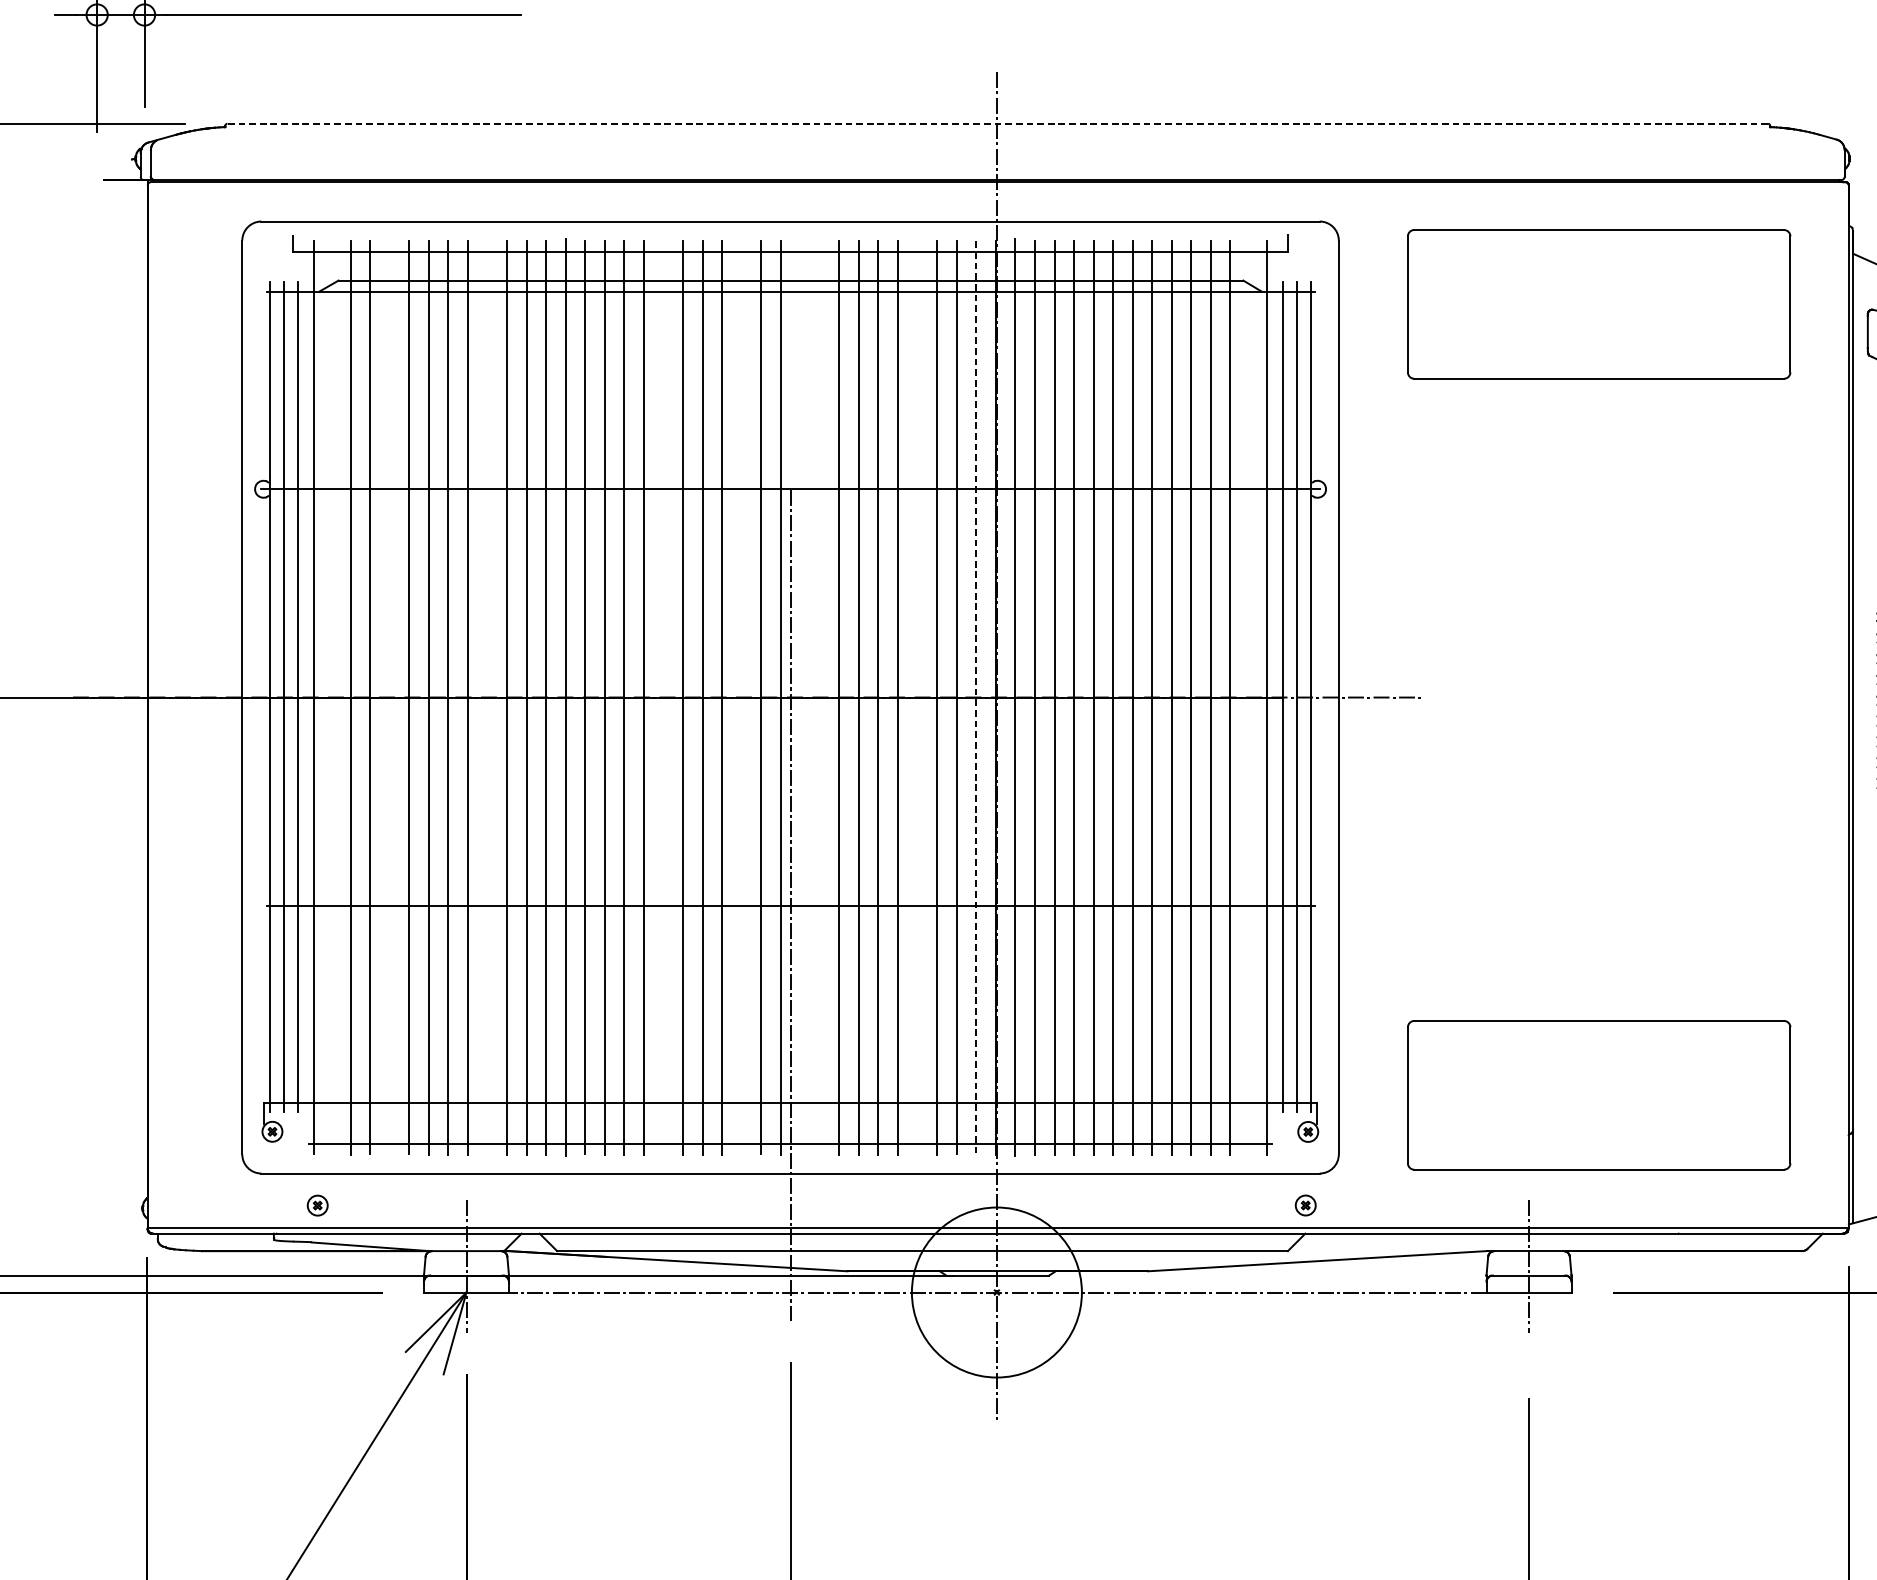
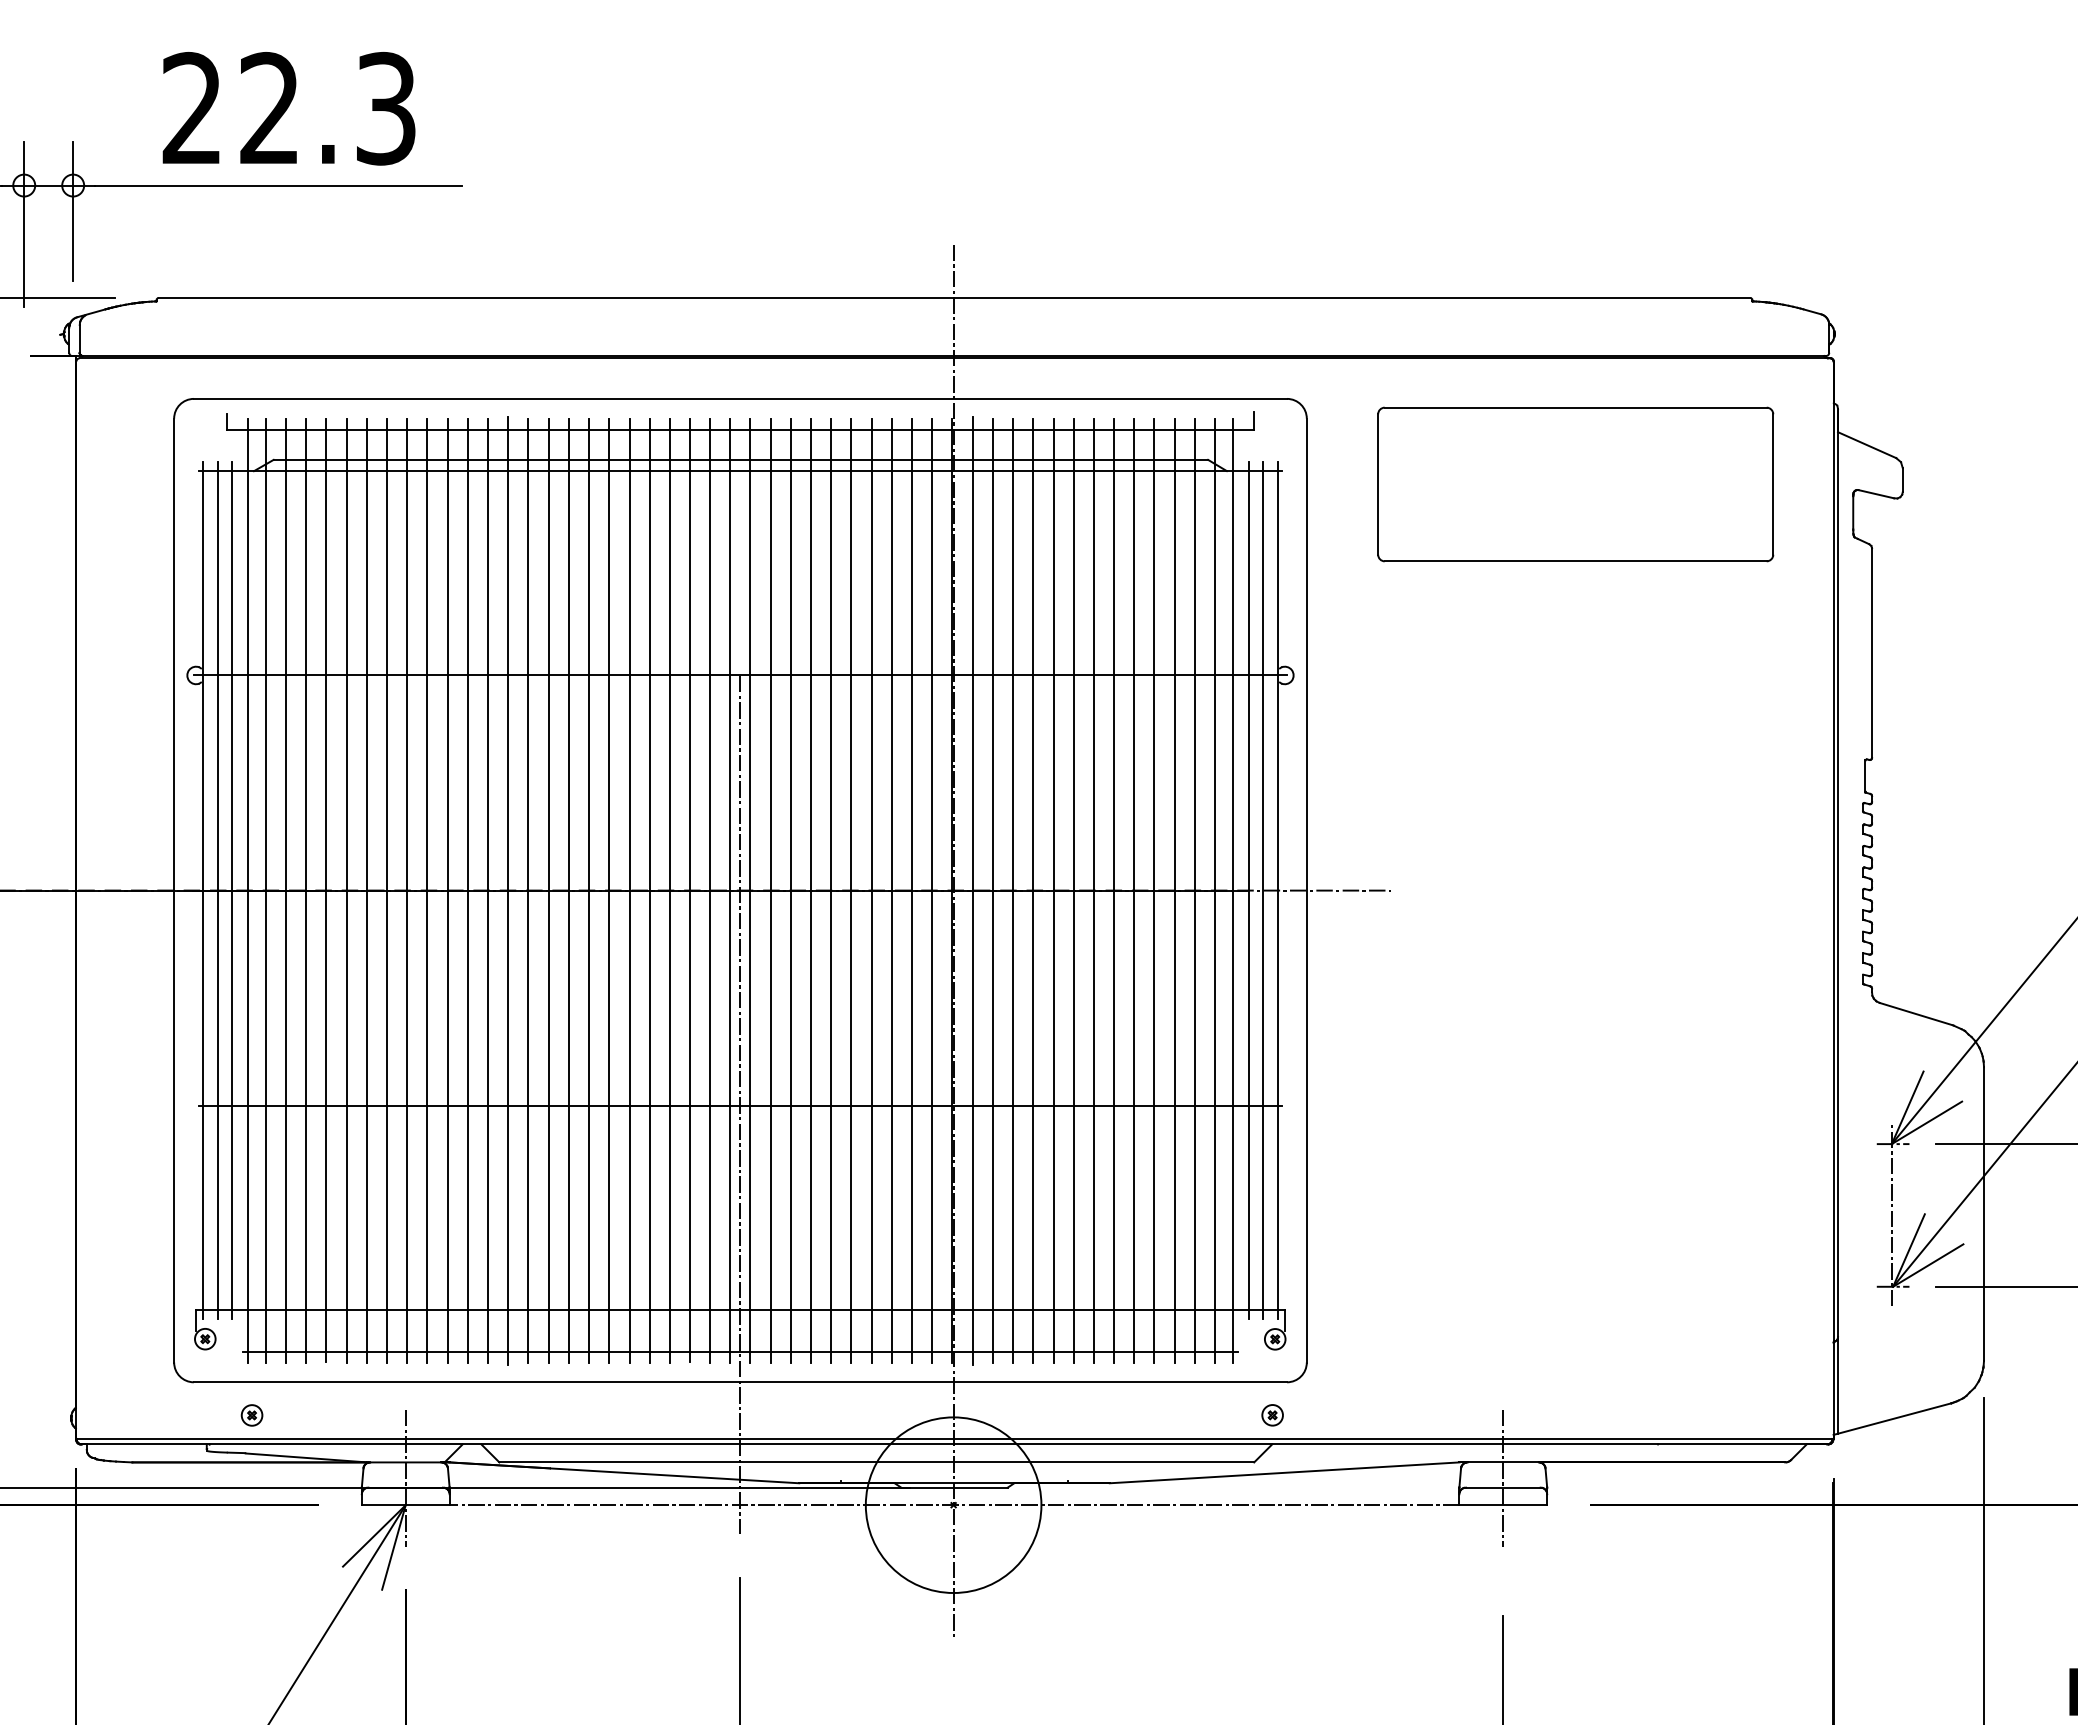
line: (997, 123) -> (954, 297), dashed -> solid
line: (330, 697) -> (265, 890), added
line: (389, 697) -> (326, 890), added
line: (487, 697) -> (427, 890), added
line: (663, 697) -> (609, 890), added
line: (741, 697) -> (689, 890), added
line: (800, 697) -> (750, 890), added
line: (819, 697) -> (770, 890), added
line: (917, 697) -> (871, 890), added
line: (1249, 697) -> (1214, 890), added
line: (976, 698) -> (932, 891), dashed -> solid
part: (1598, 1095) -> (1575, 1301), removed

